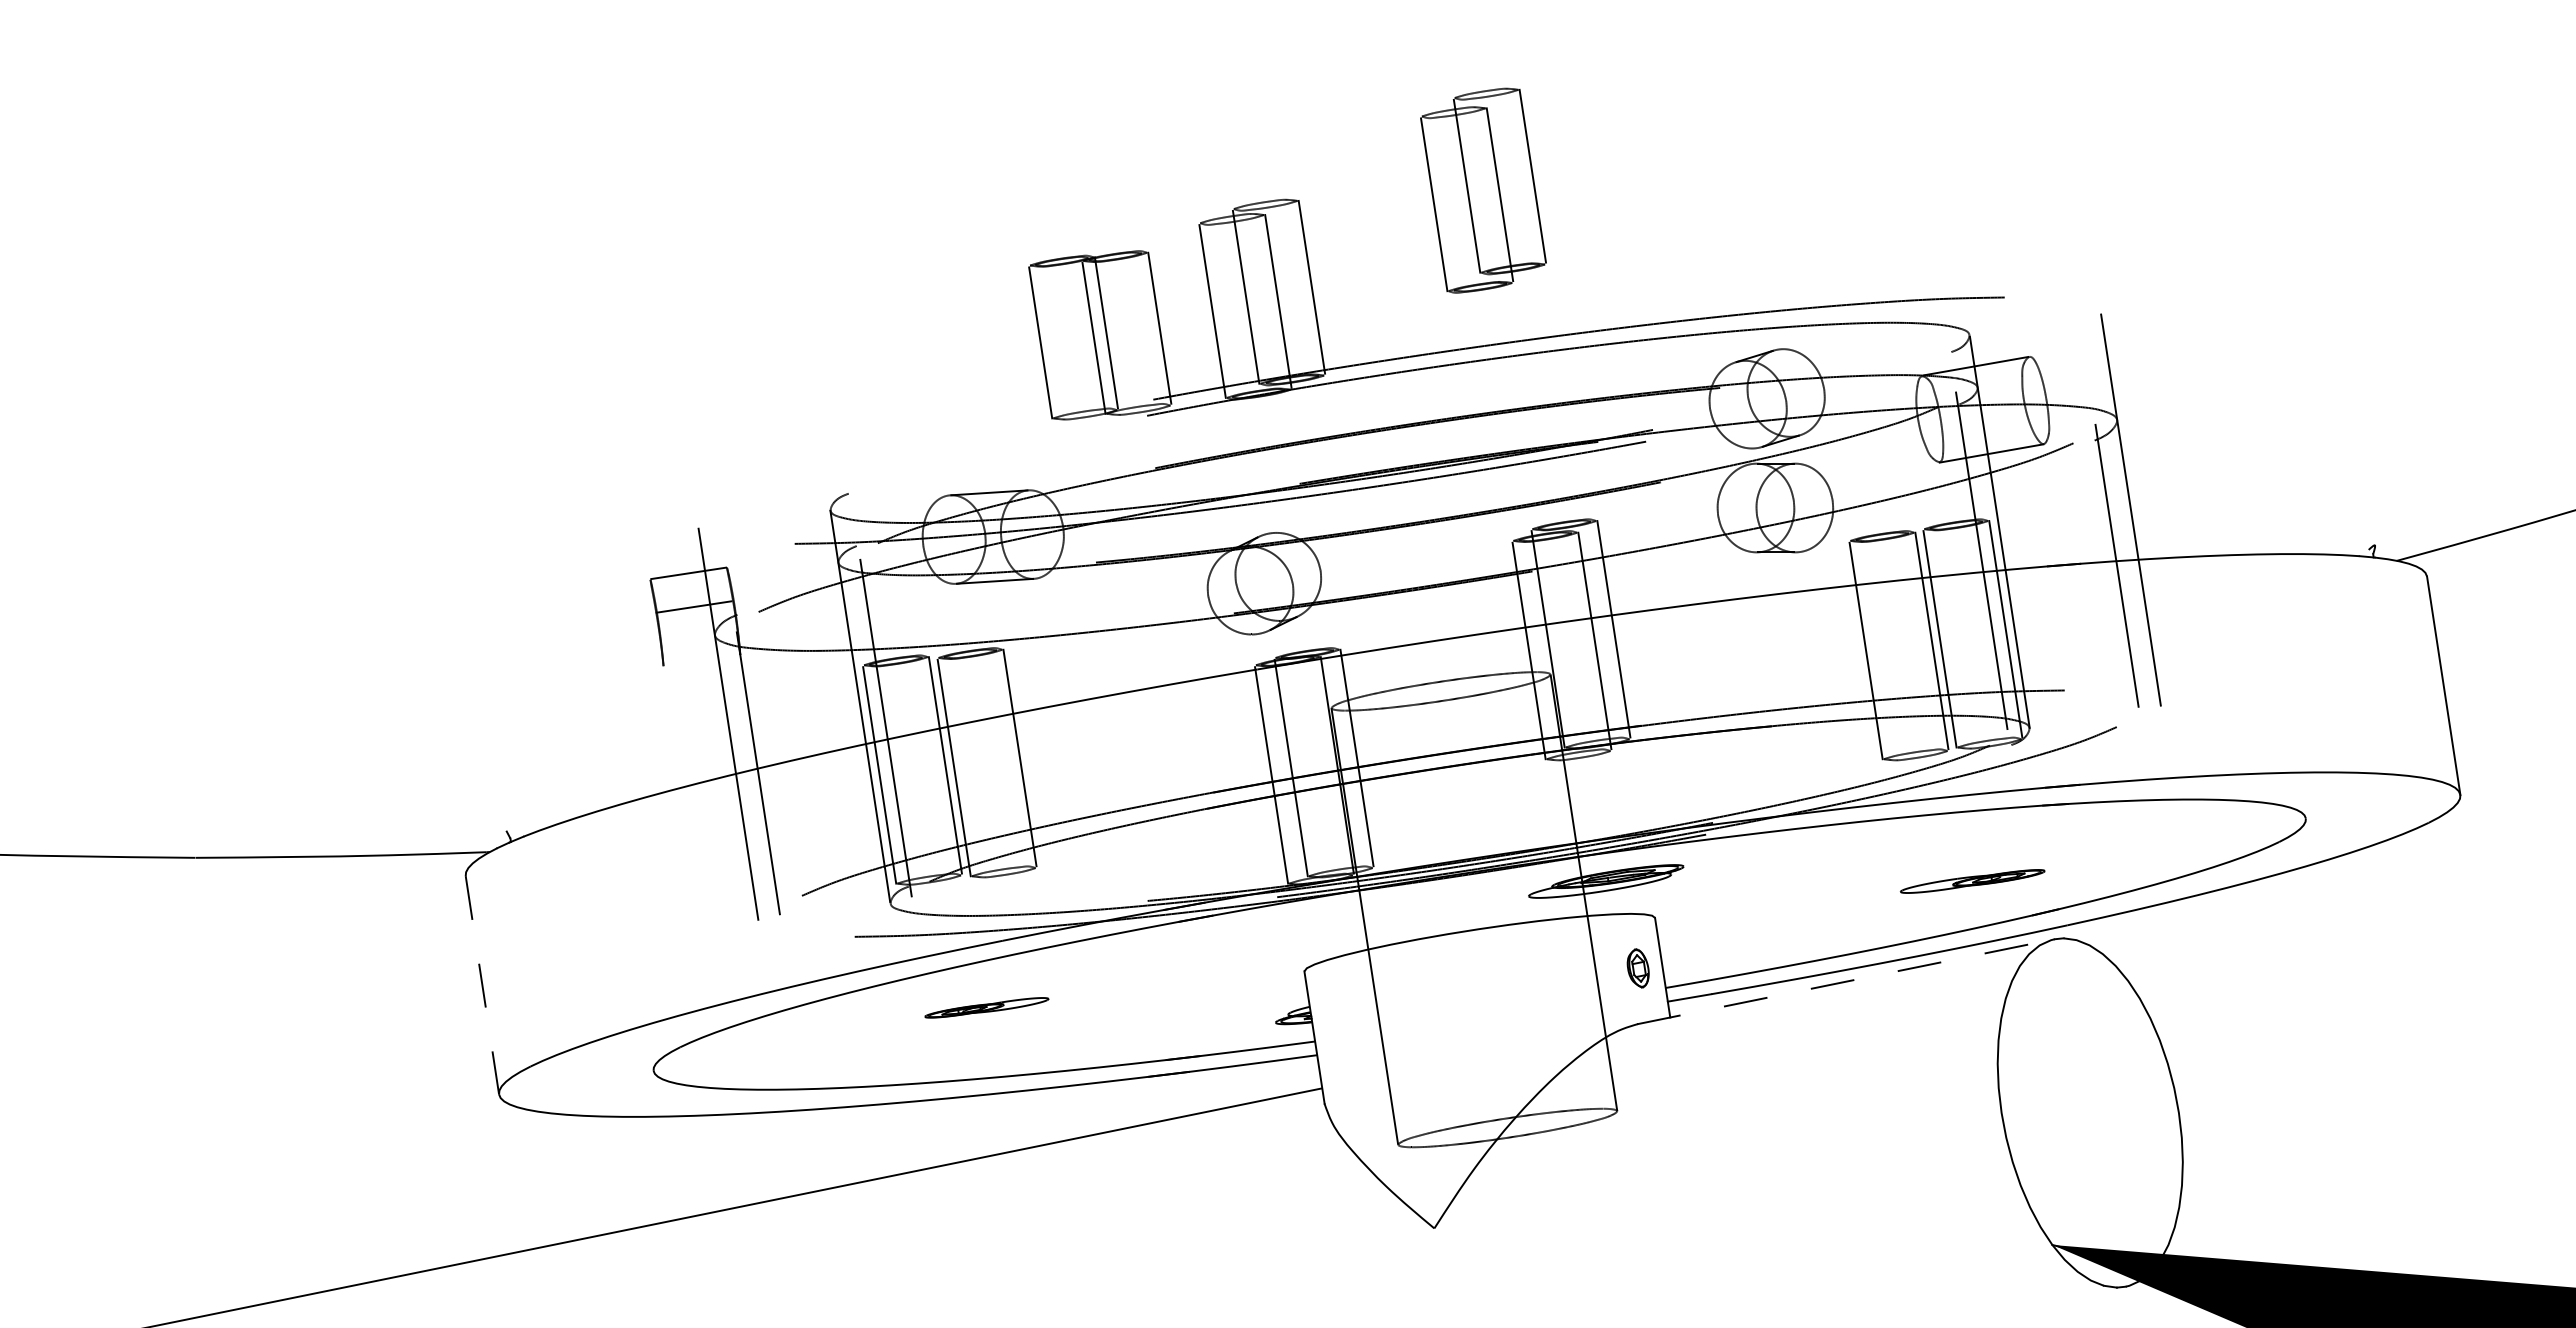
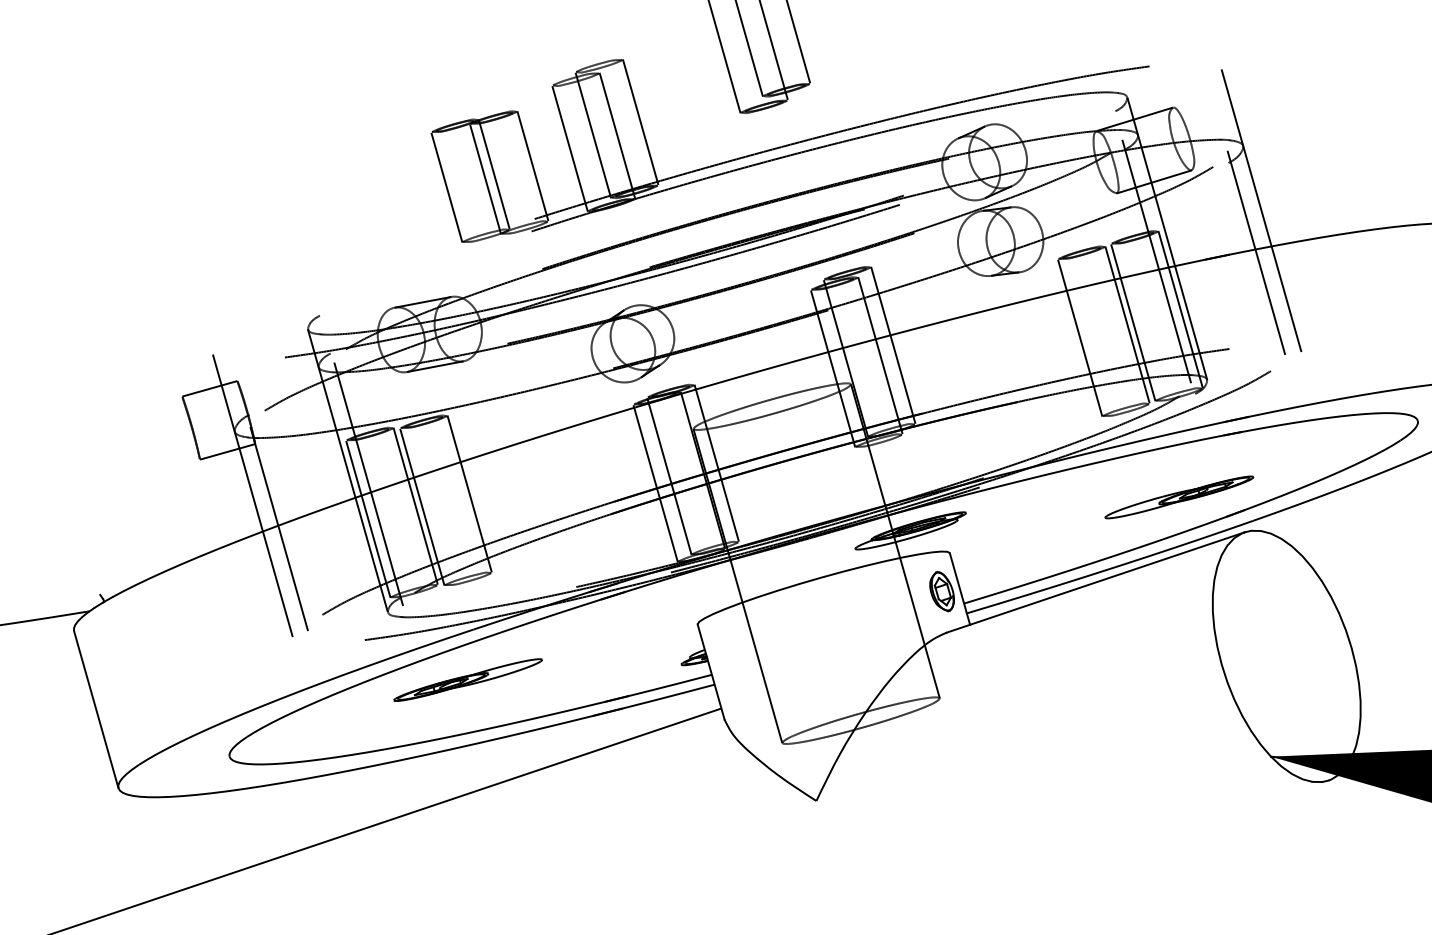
line: (693, 606) -> (227, 451), moved
part: (1972, 881) -> (1179, 497), size x1.43
part: (1638, 968) -> (942, 591), size x1.43
line: (1846, 981) -> (1096, 582), dashed -> solid
line: (482, 985) -> (96, 709), dashed -> solid
part: (986, 1007) -> (467, 679), size x1.67

